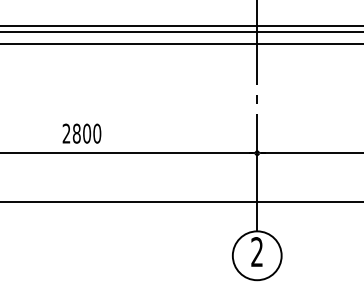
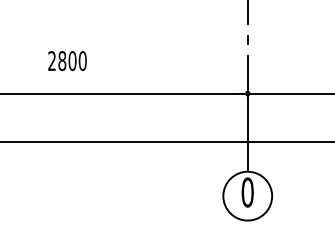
text: (81, 133) -> (67, 60), moved
text: (257, 252) -> (248, 192), 2 -> 0

